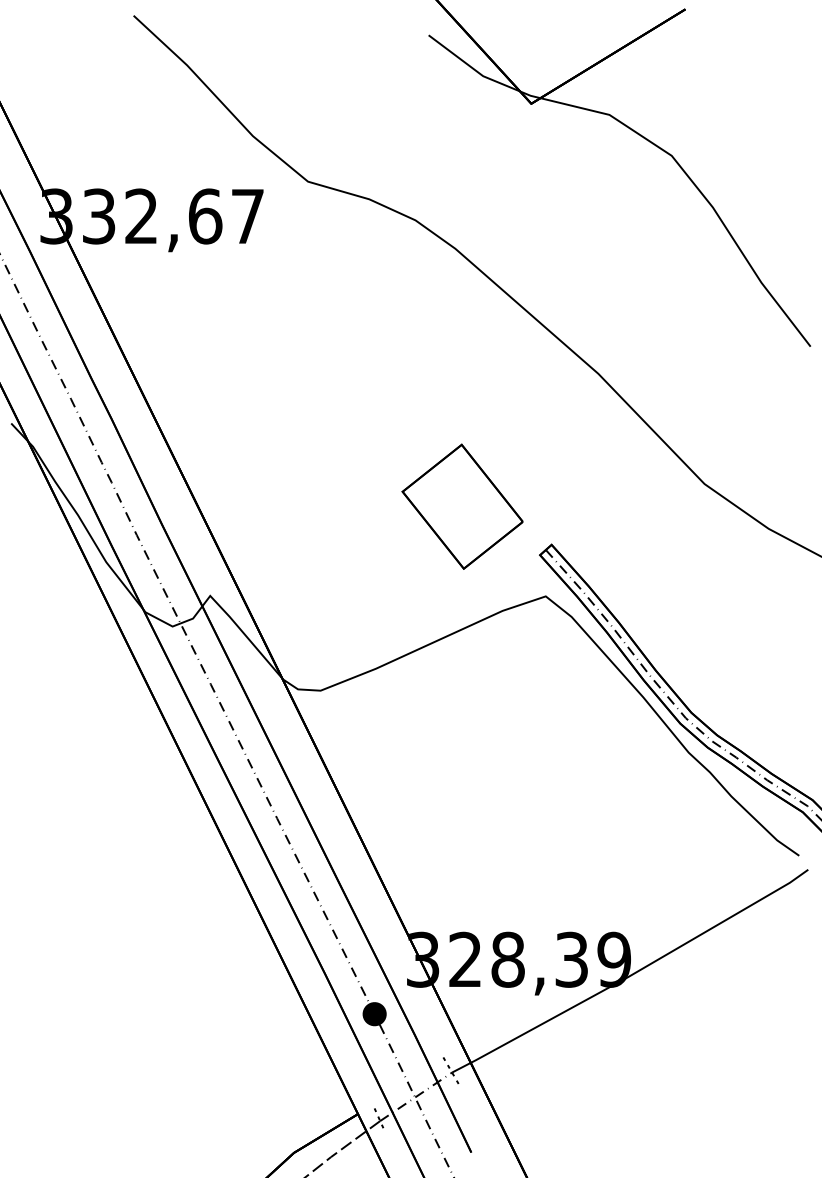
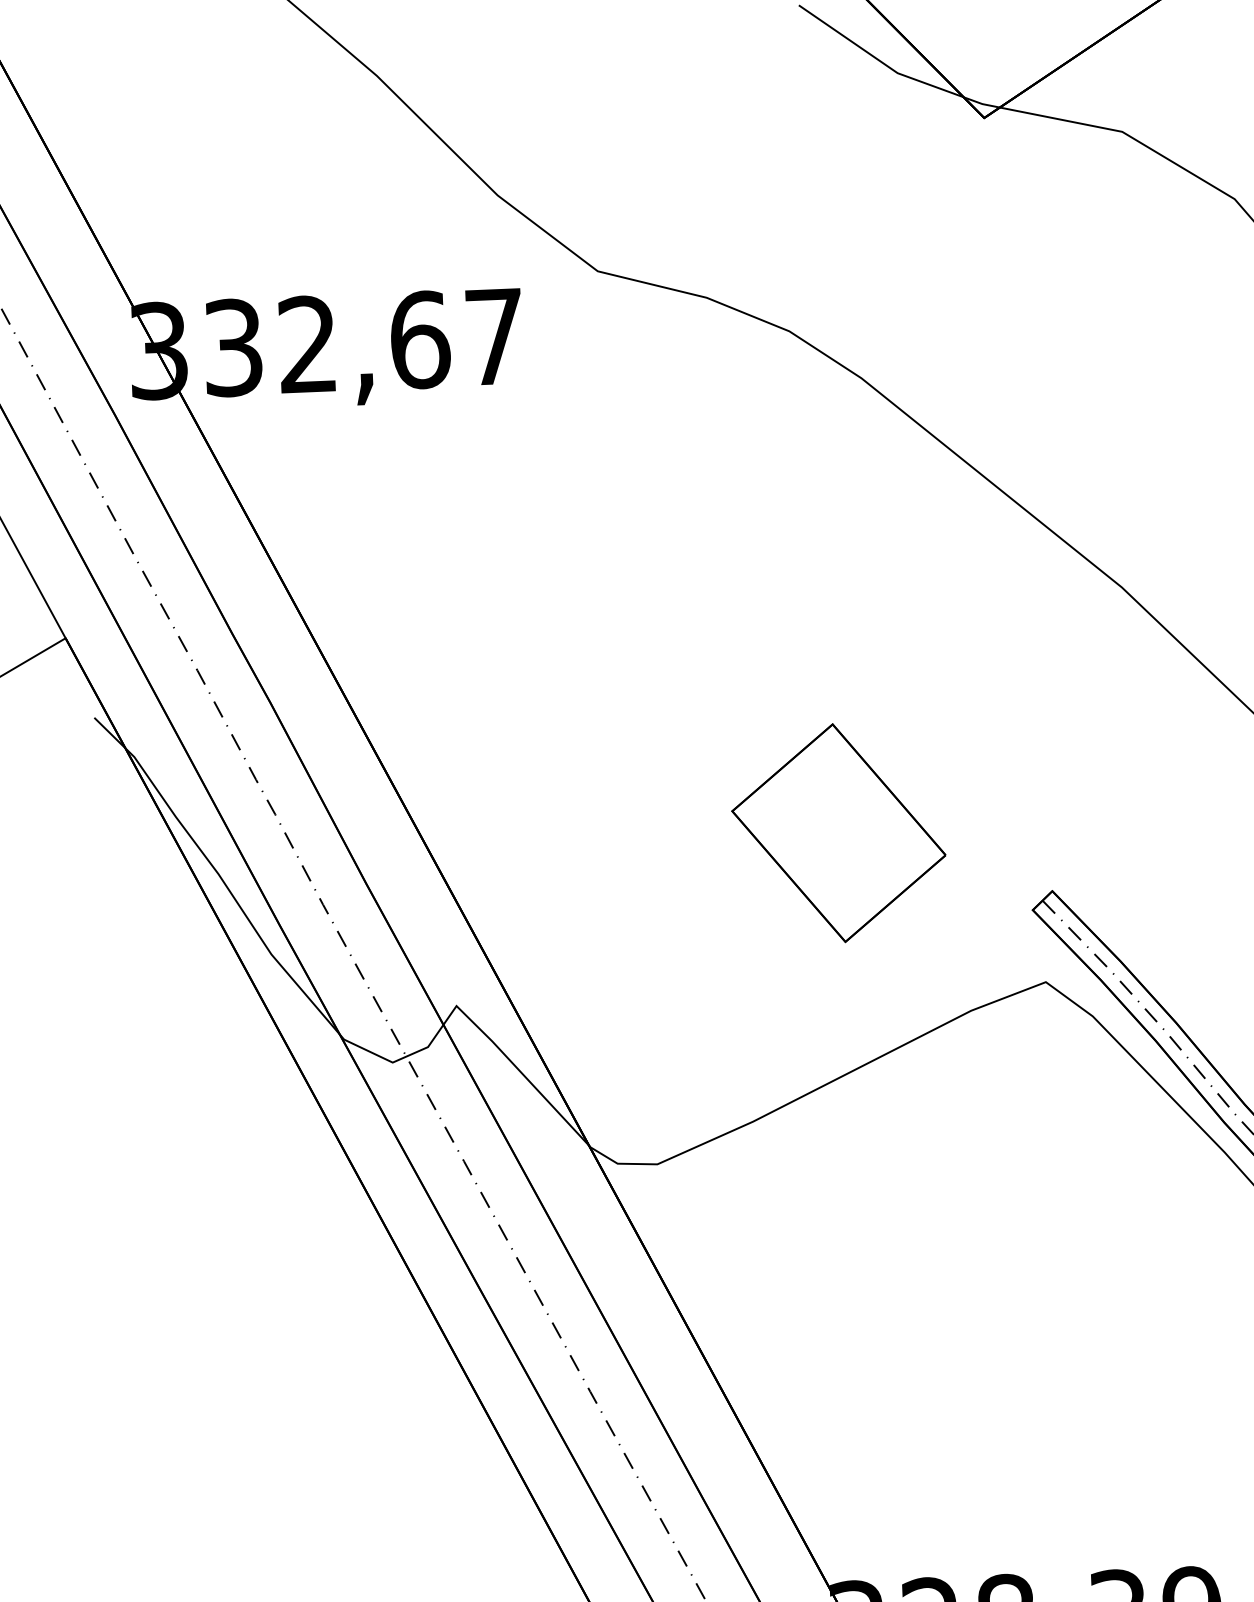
part: (462, 506) -> (838, 832), moved

